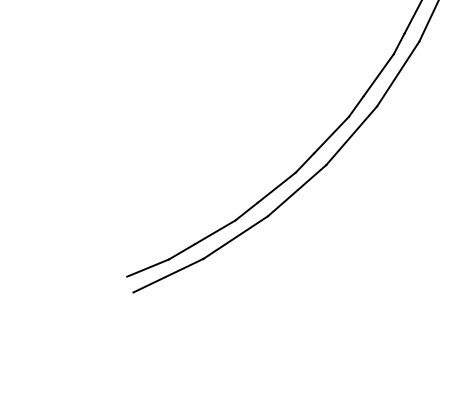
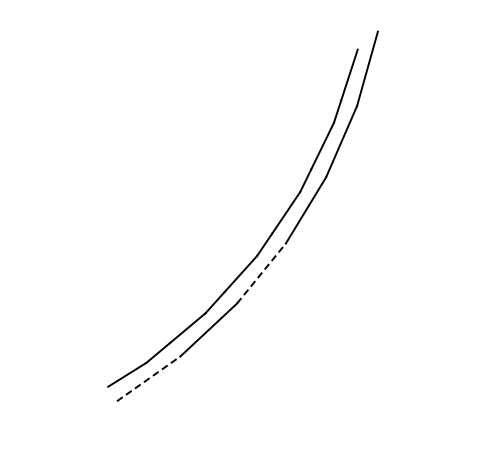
line: (297, 190) -> (261, 273), solid -> dashed
line: (168, 275) -> (148, 378), solid -> dashed

